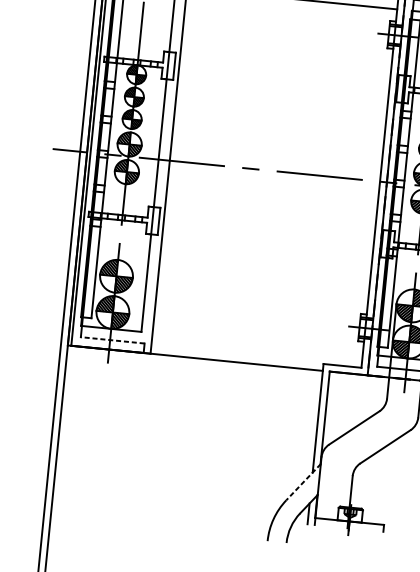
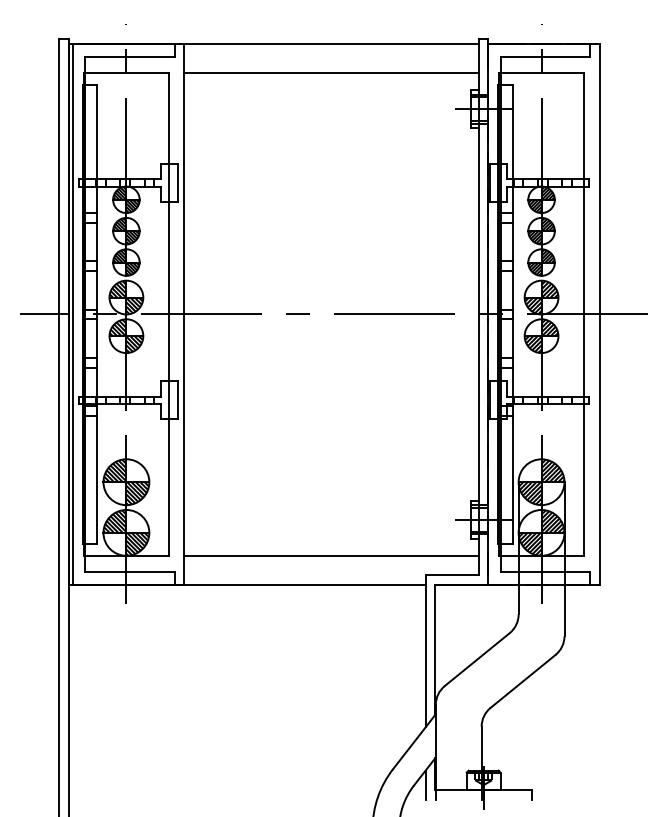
line: (113, 340) -> (130, 571), dashed -> solid
line: (257, 343) -> (331, 555), added
line: (303, 481) -> (414, 741), dashed -> solid

